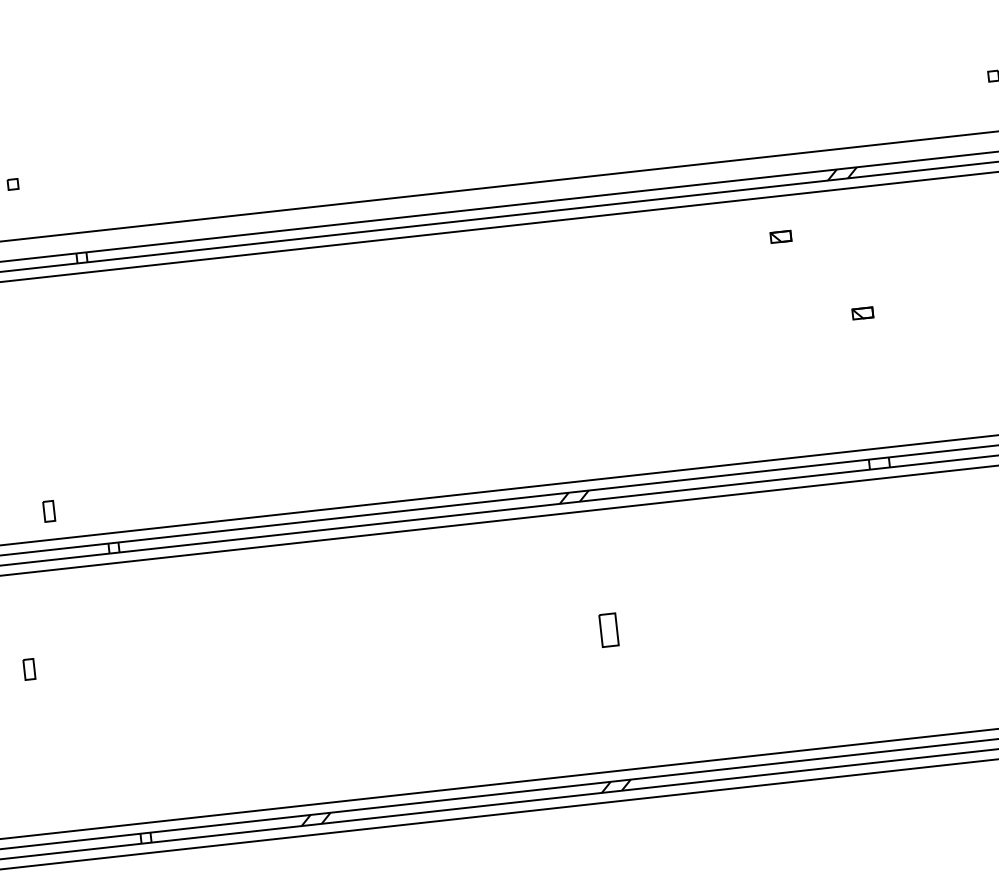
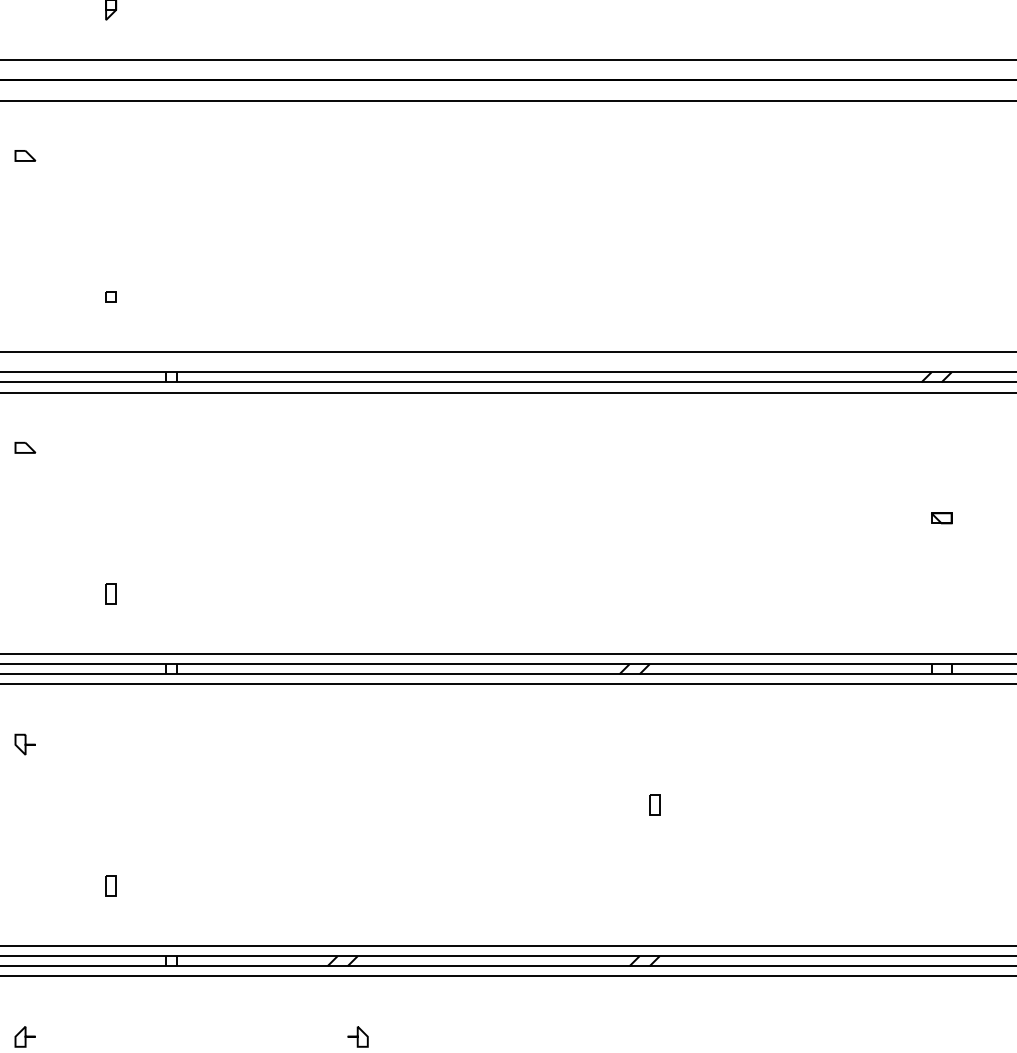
part: (780, 237) -> (868, 433), removed
part: (48, 511) -> (110, 593), moved
part: (608, 629) -> (654, 804), size x0.62
part: (28, 669) -> (110, 885), moved

